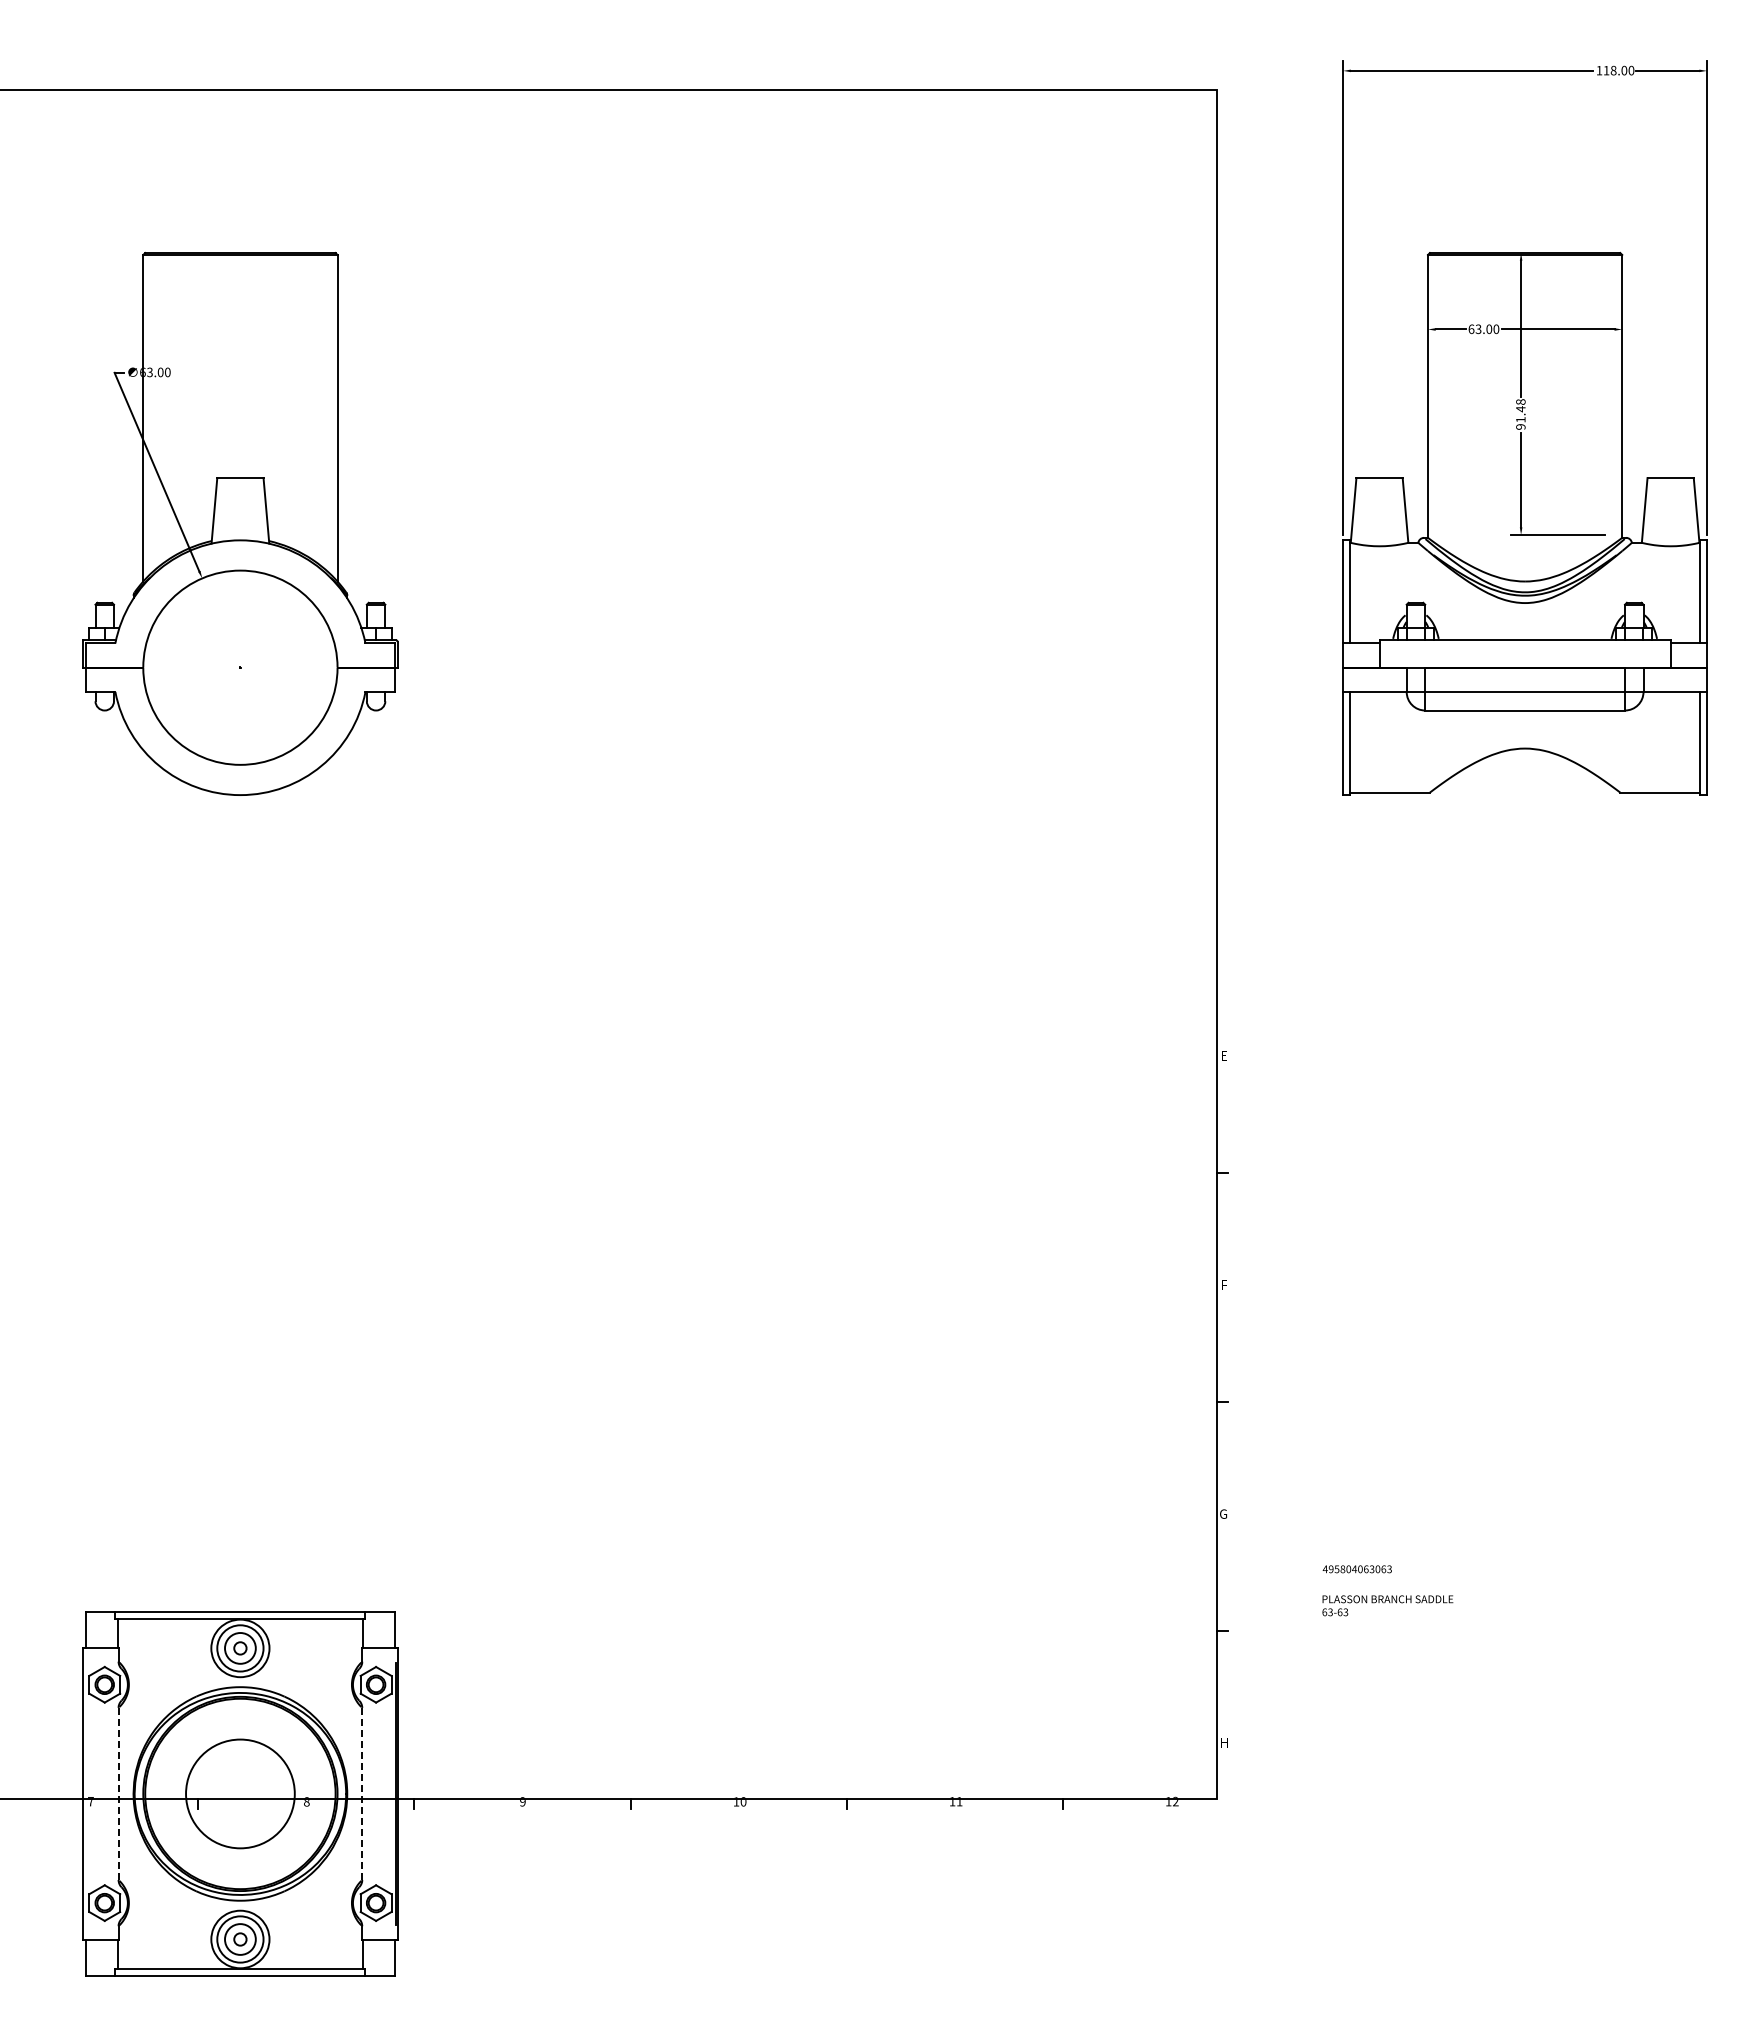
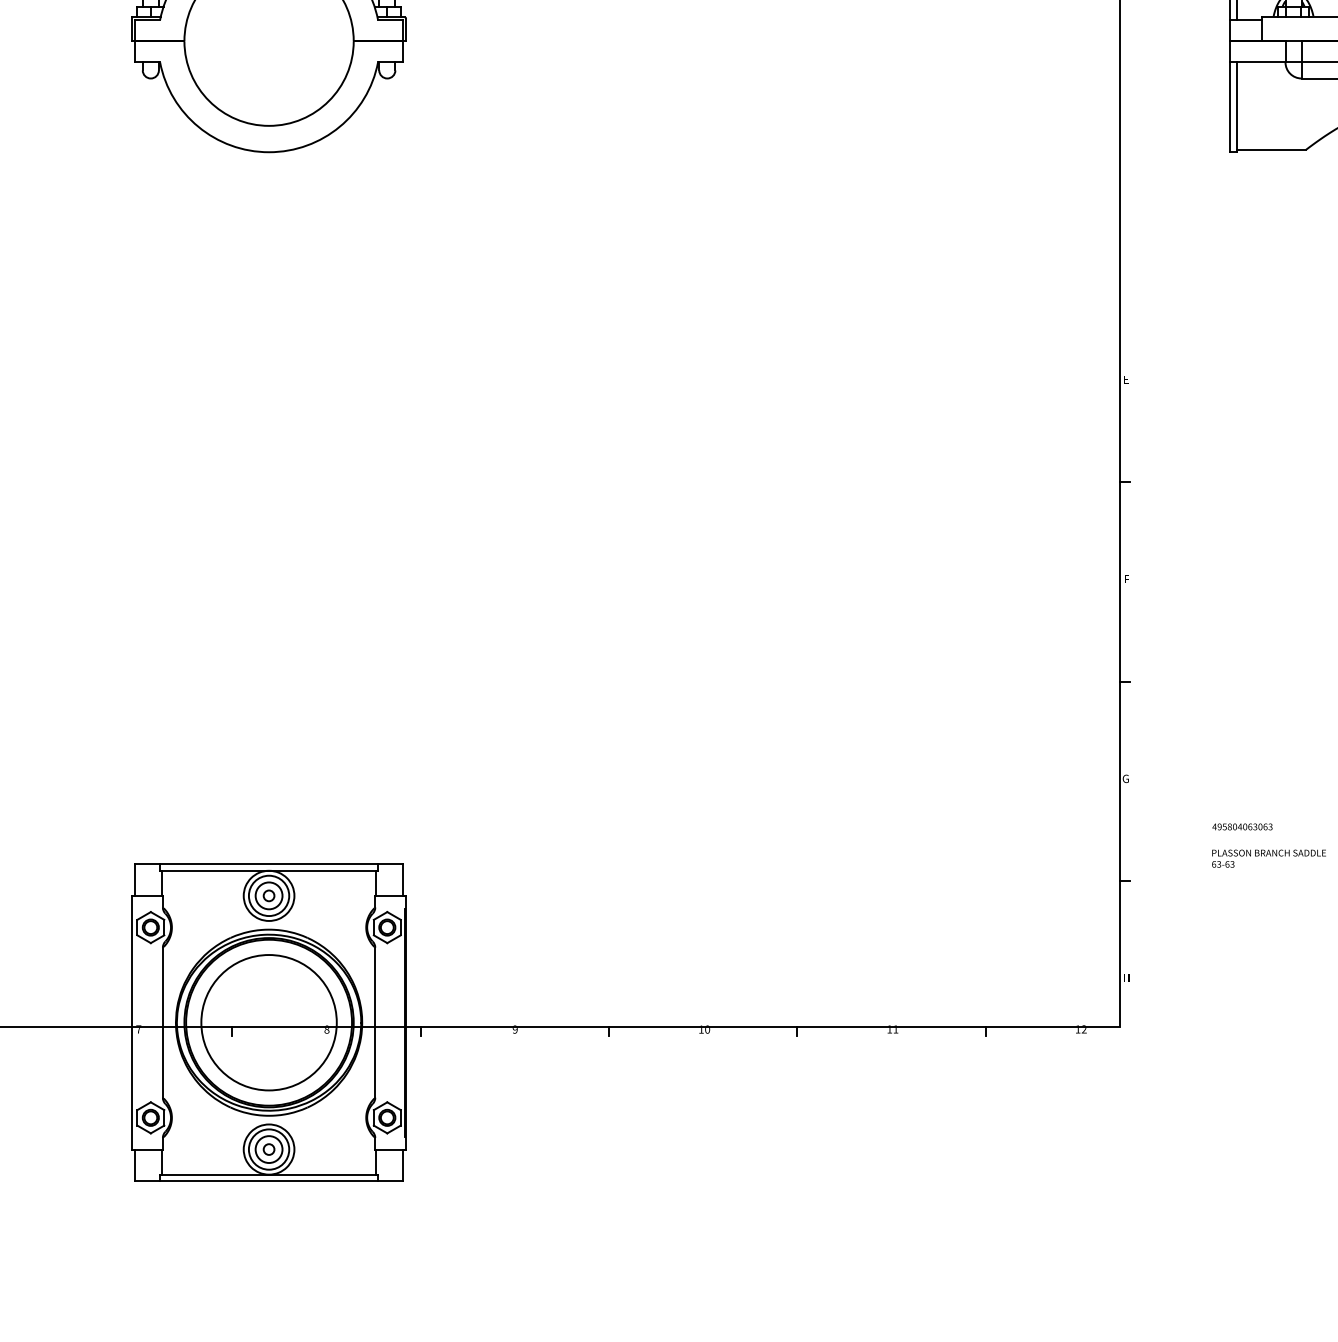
circle: (240, 1793) -> (269, 1022), size x1.43
line: (362, 1793) -> (375, 1022), dashed -> solid
line: (118, 1794) -> (162, 1023), dashed -> solid

